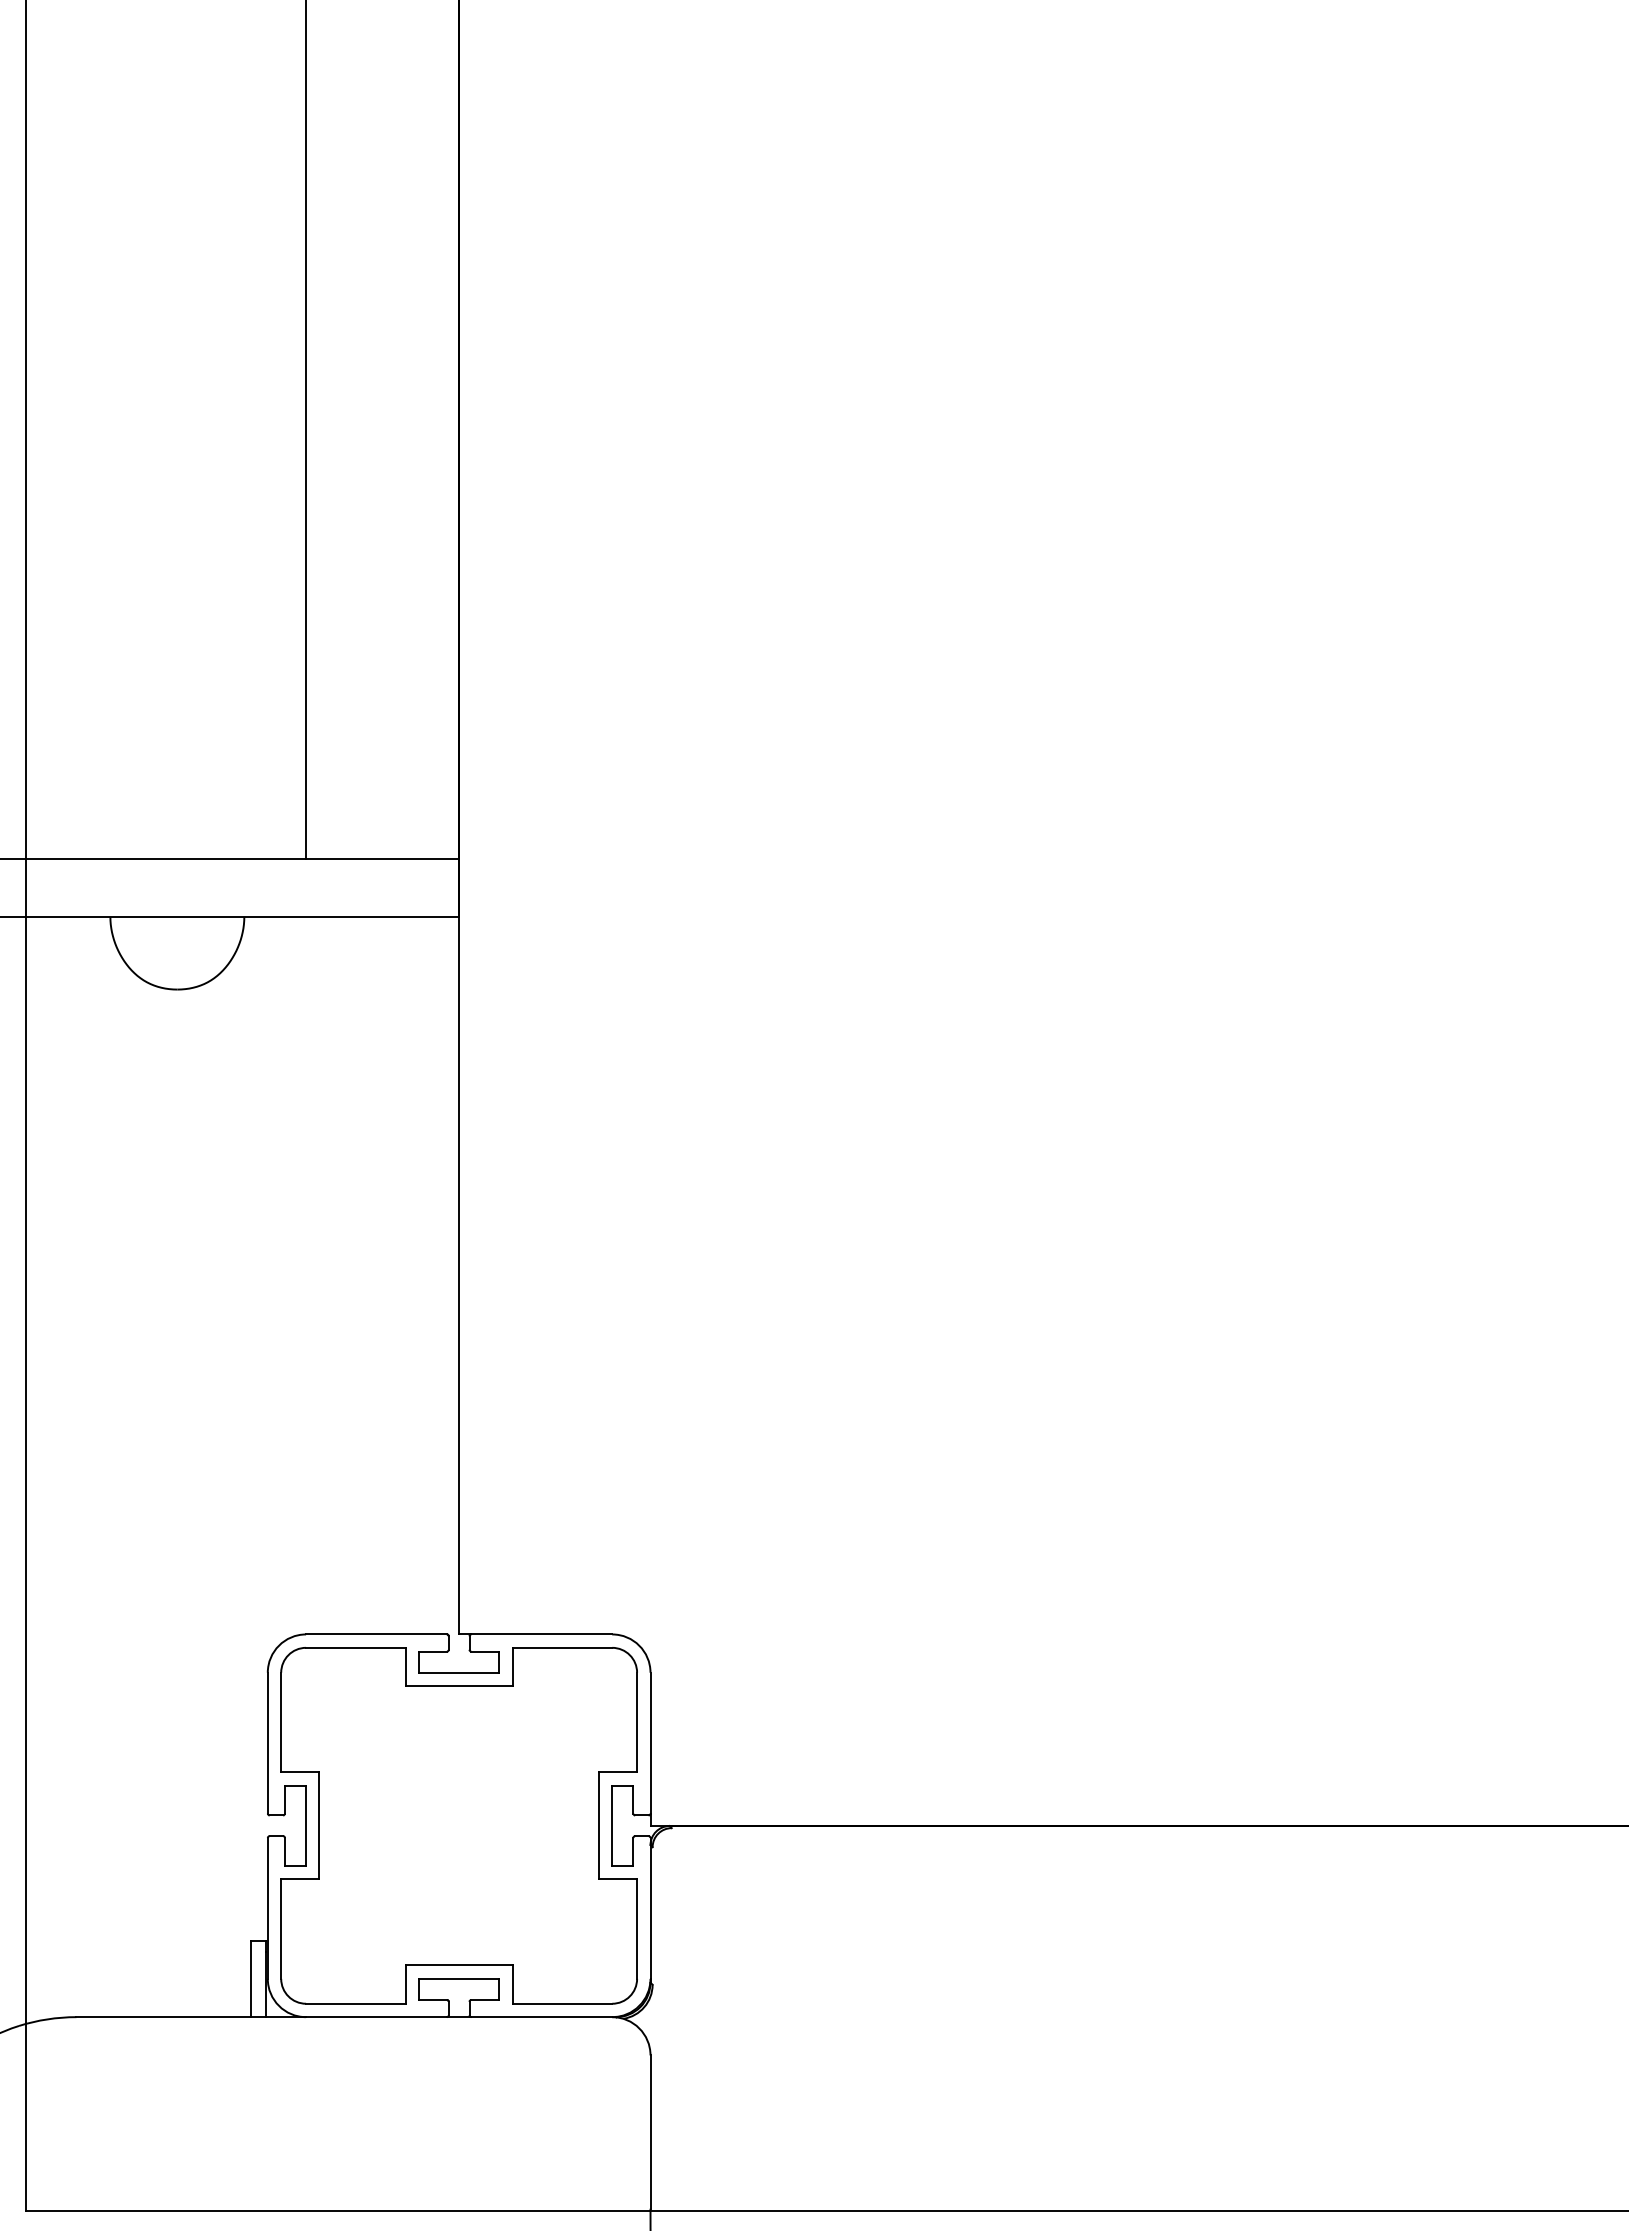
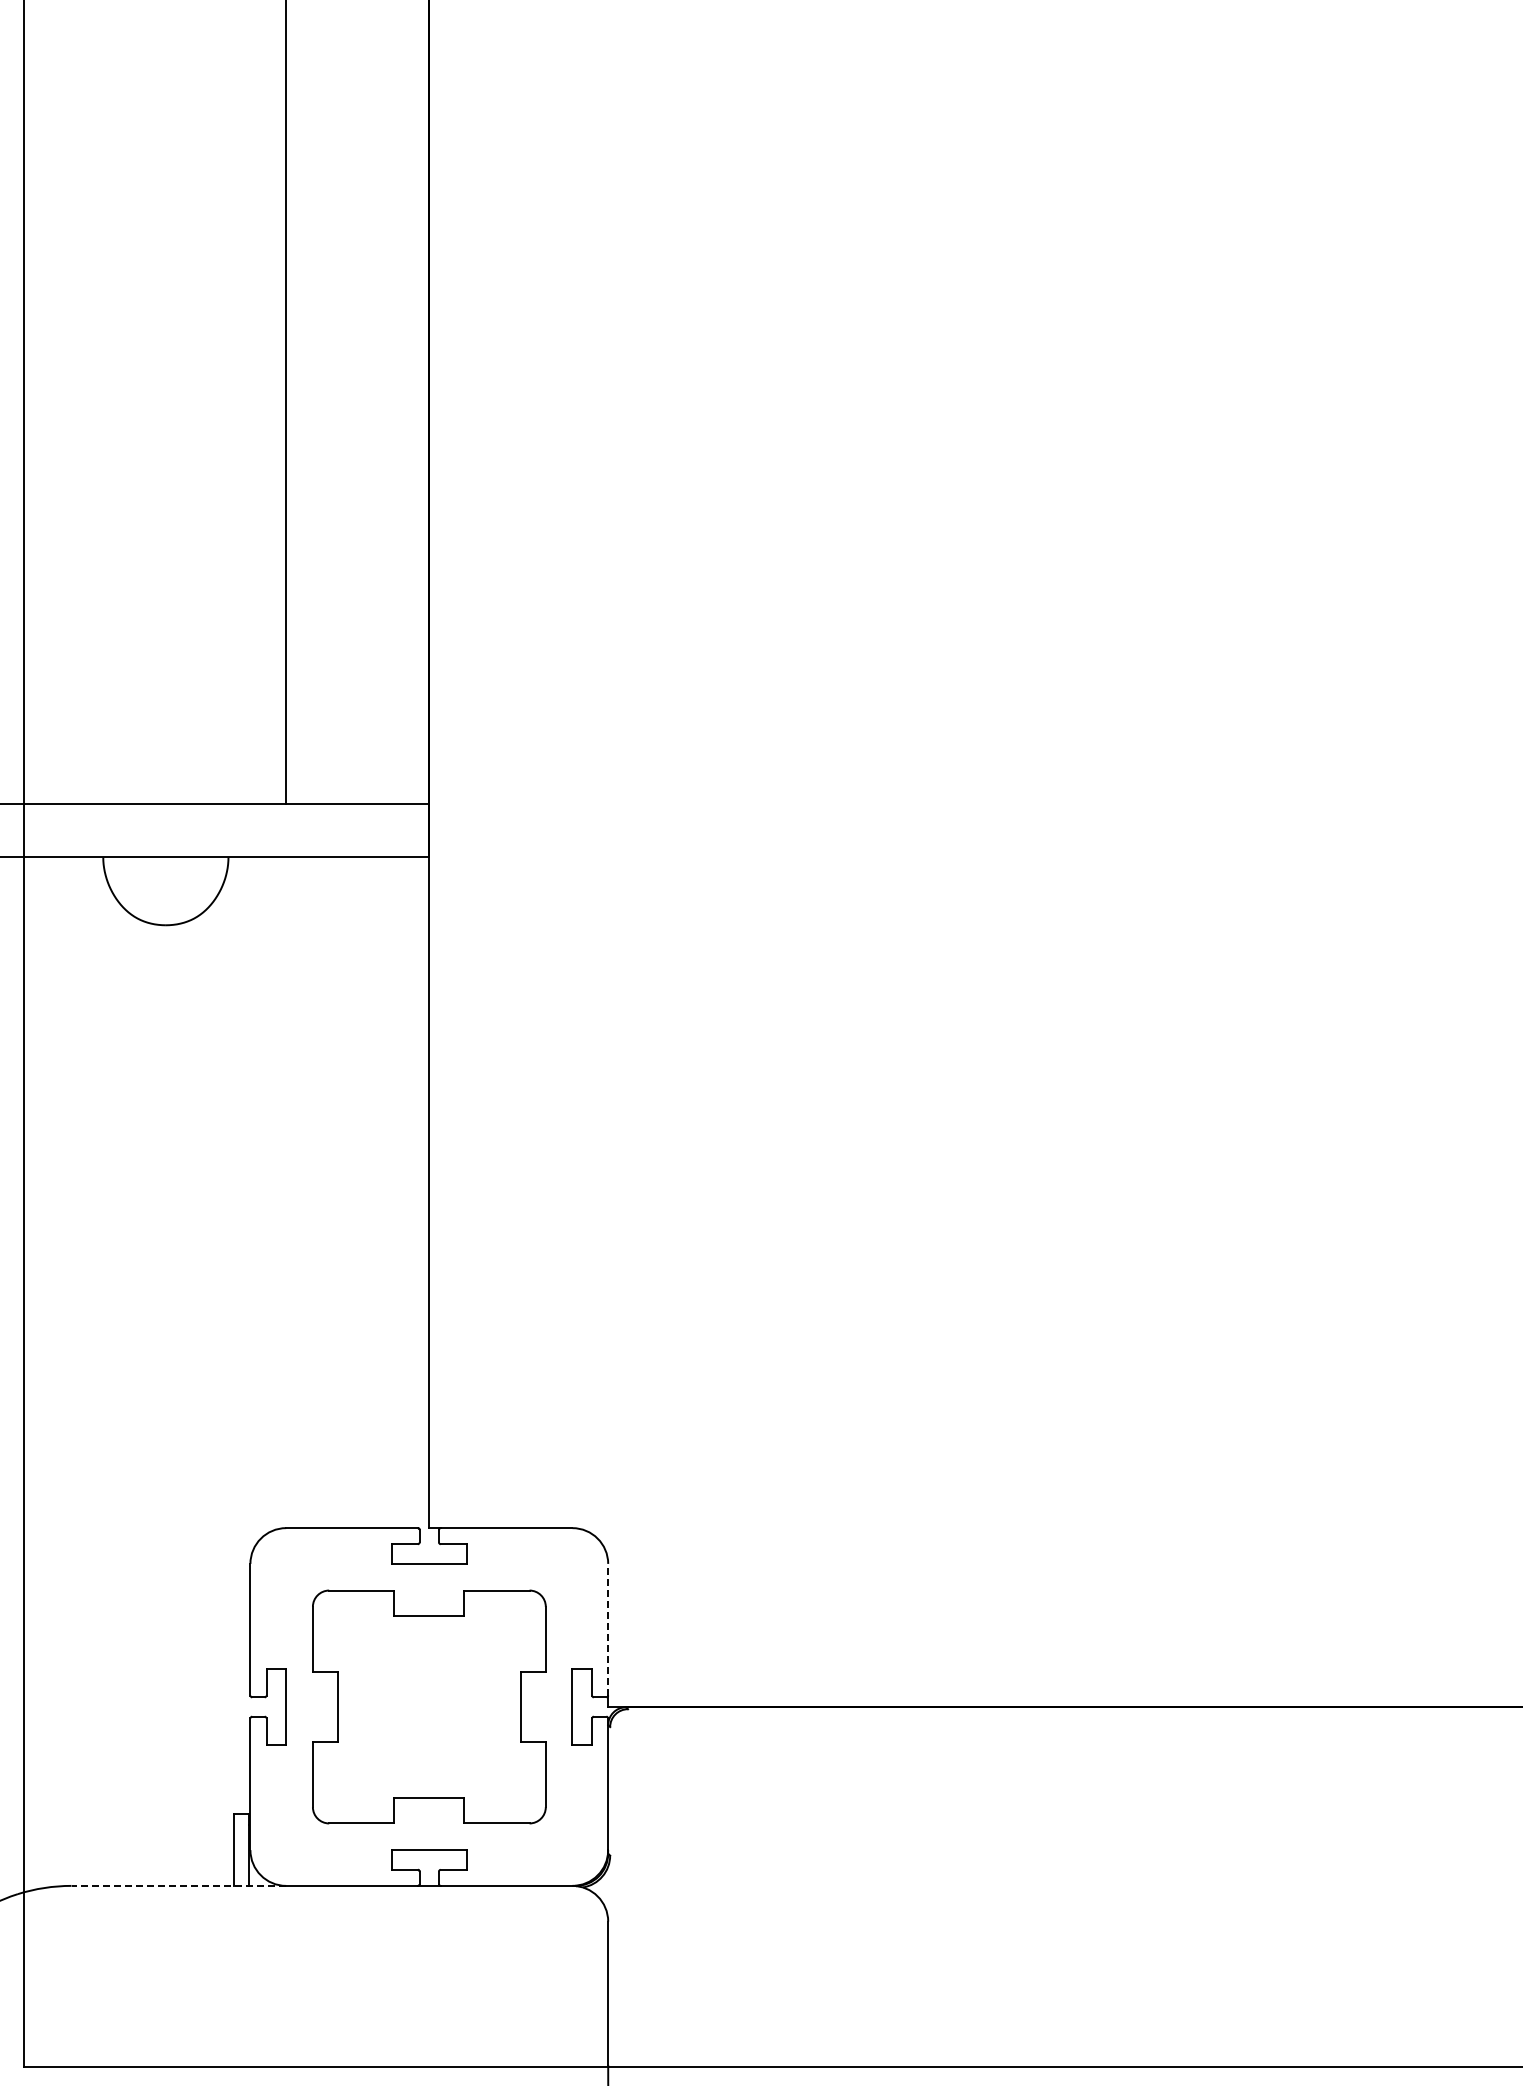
line: (650, 1742) -> (608, 1629), solid -> dashed
part: (459, 1825) -> (429, 1706), size x0.7
line: (190, 2016) -> (178, 1885), solid -> dashed

